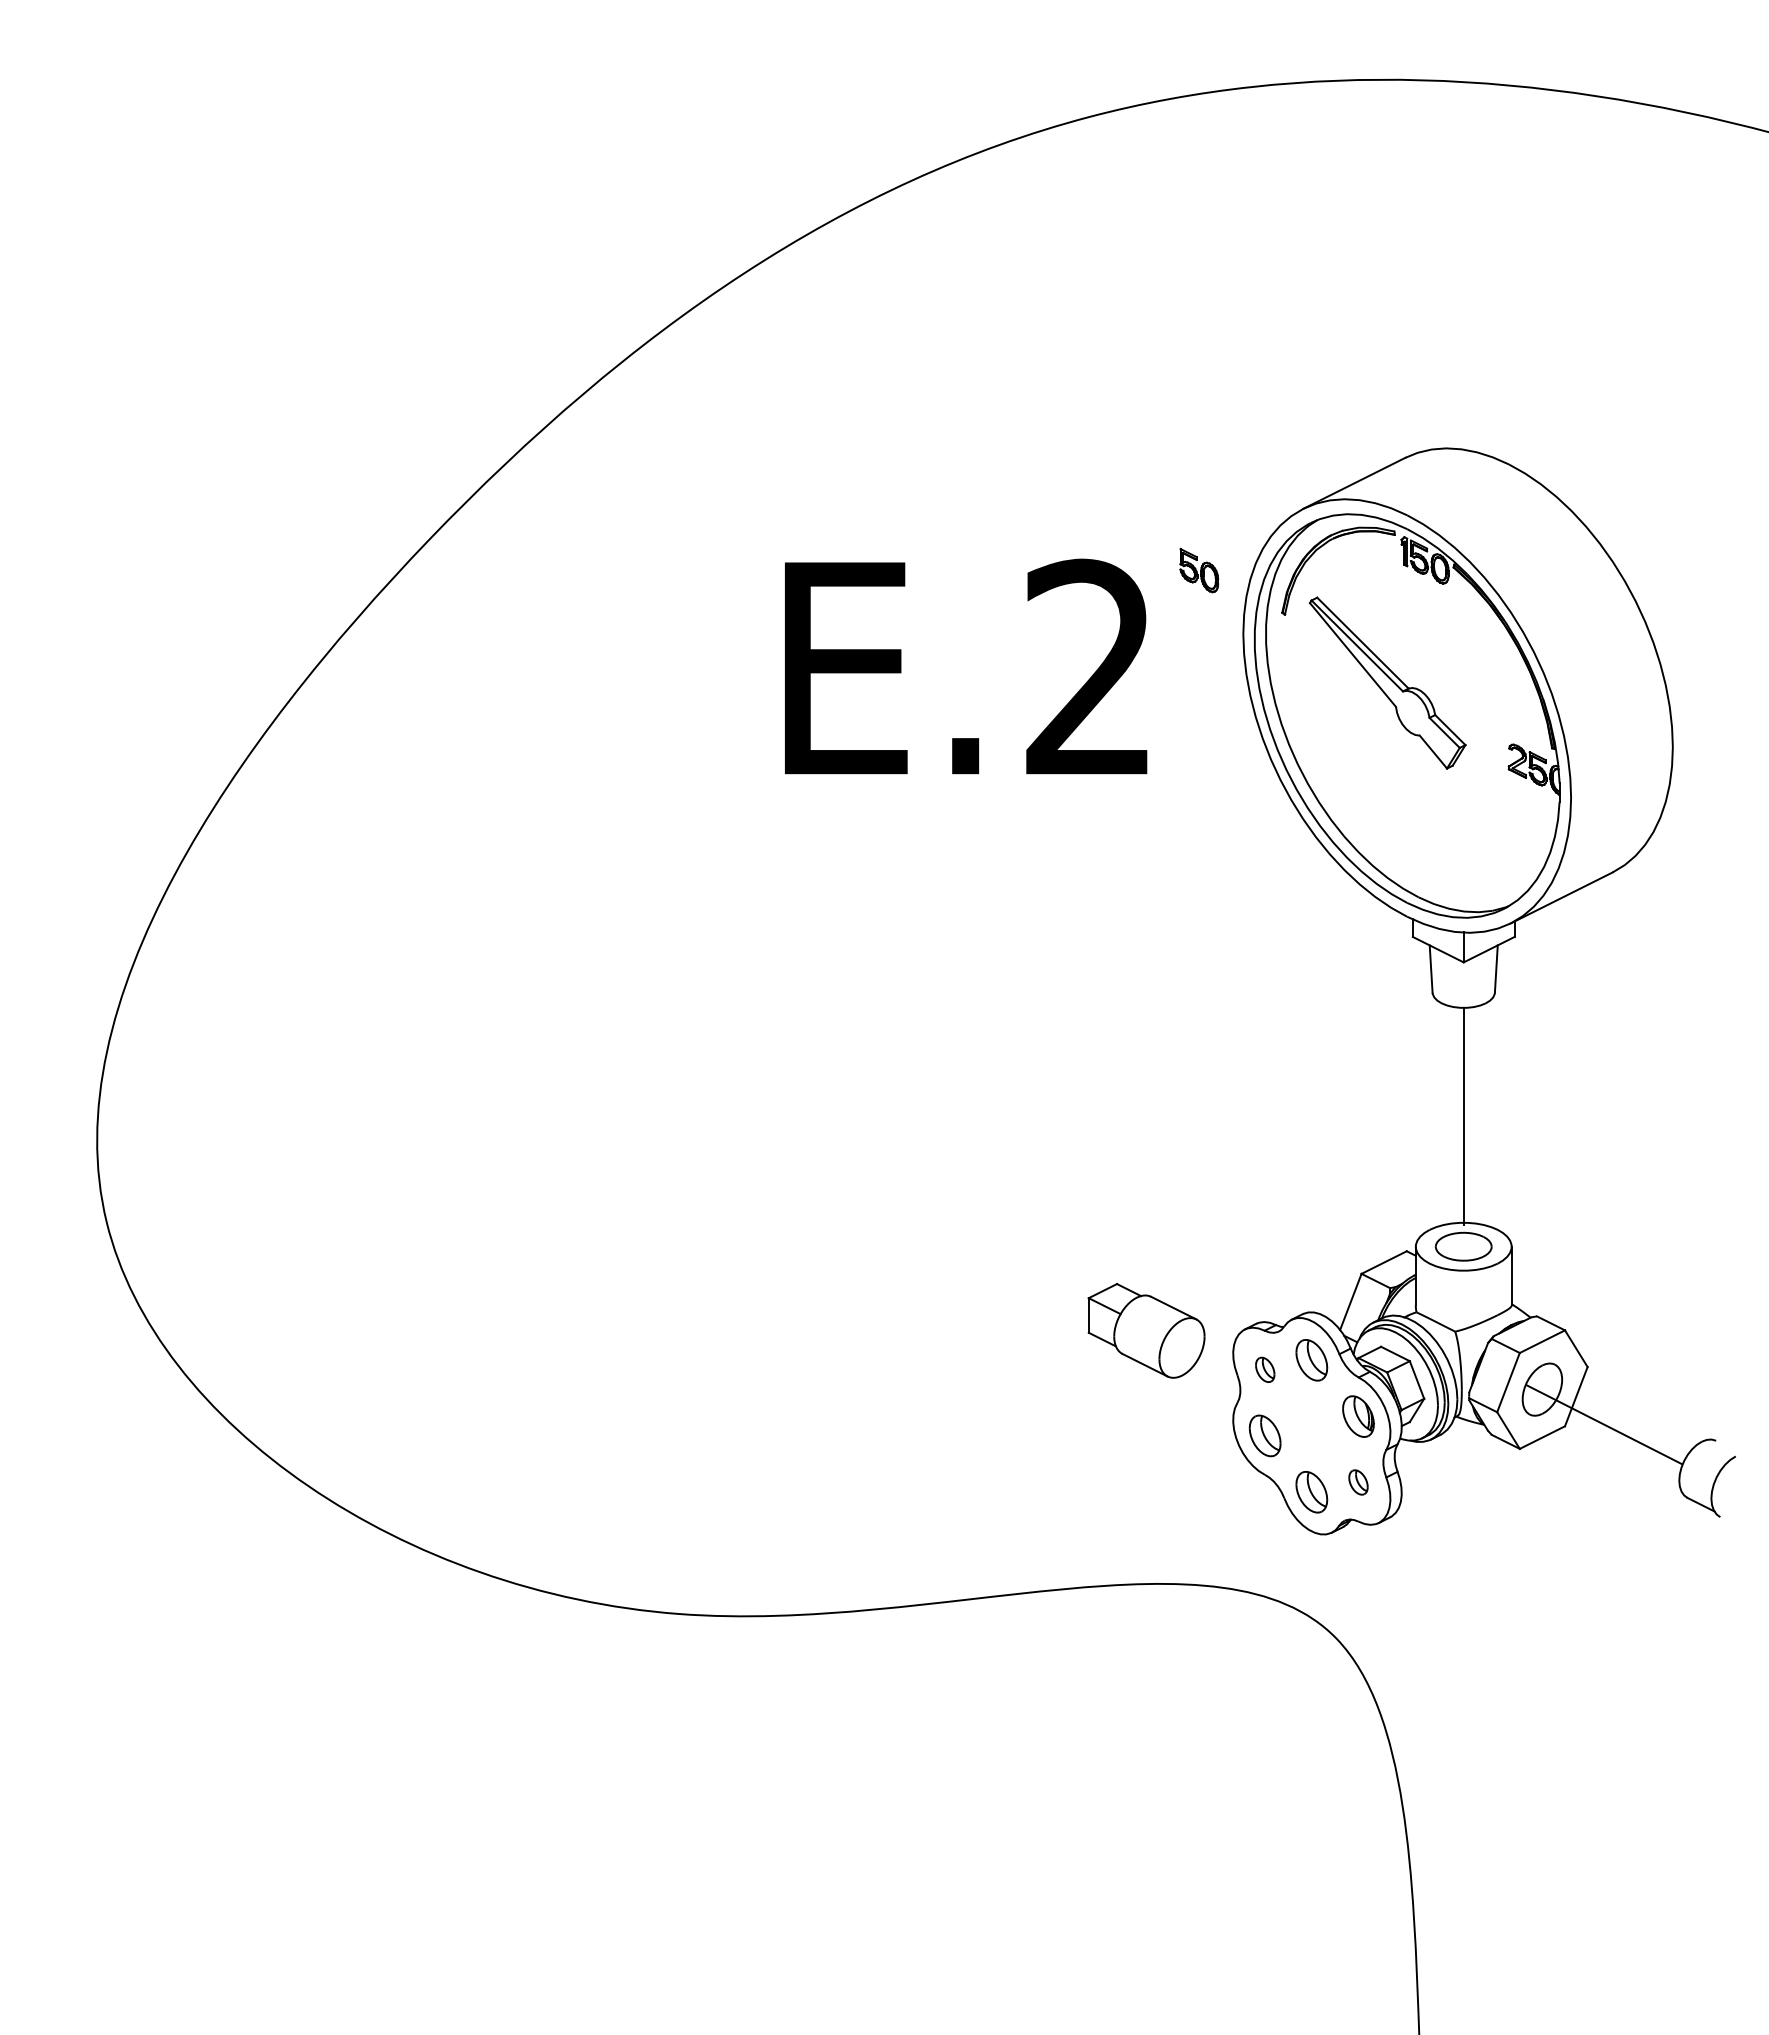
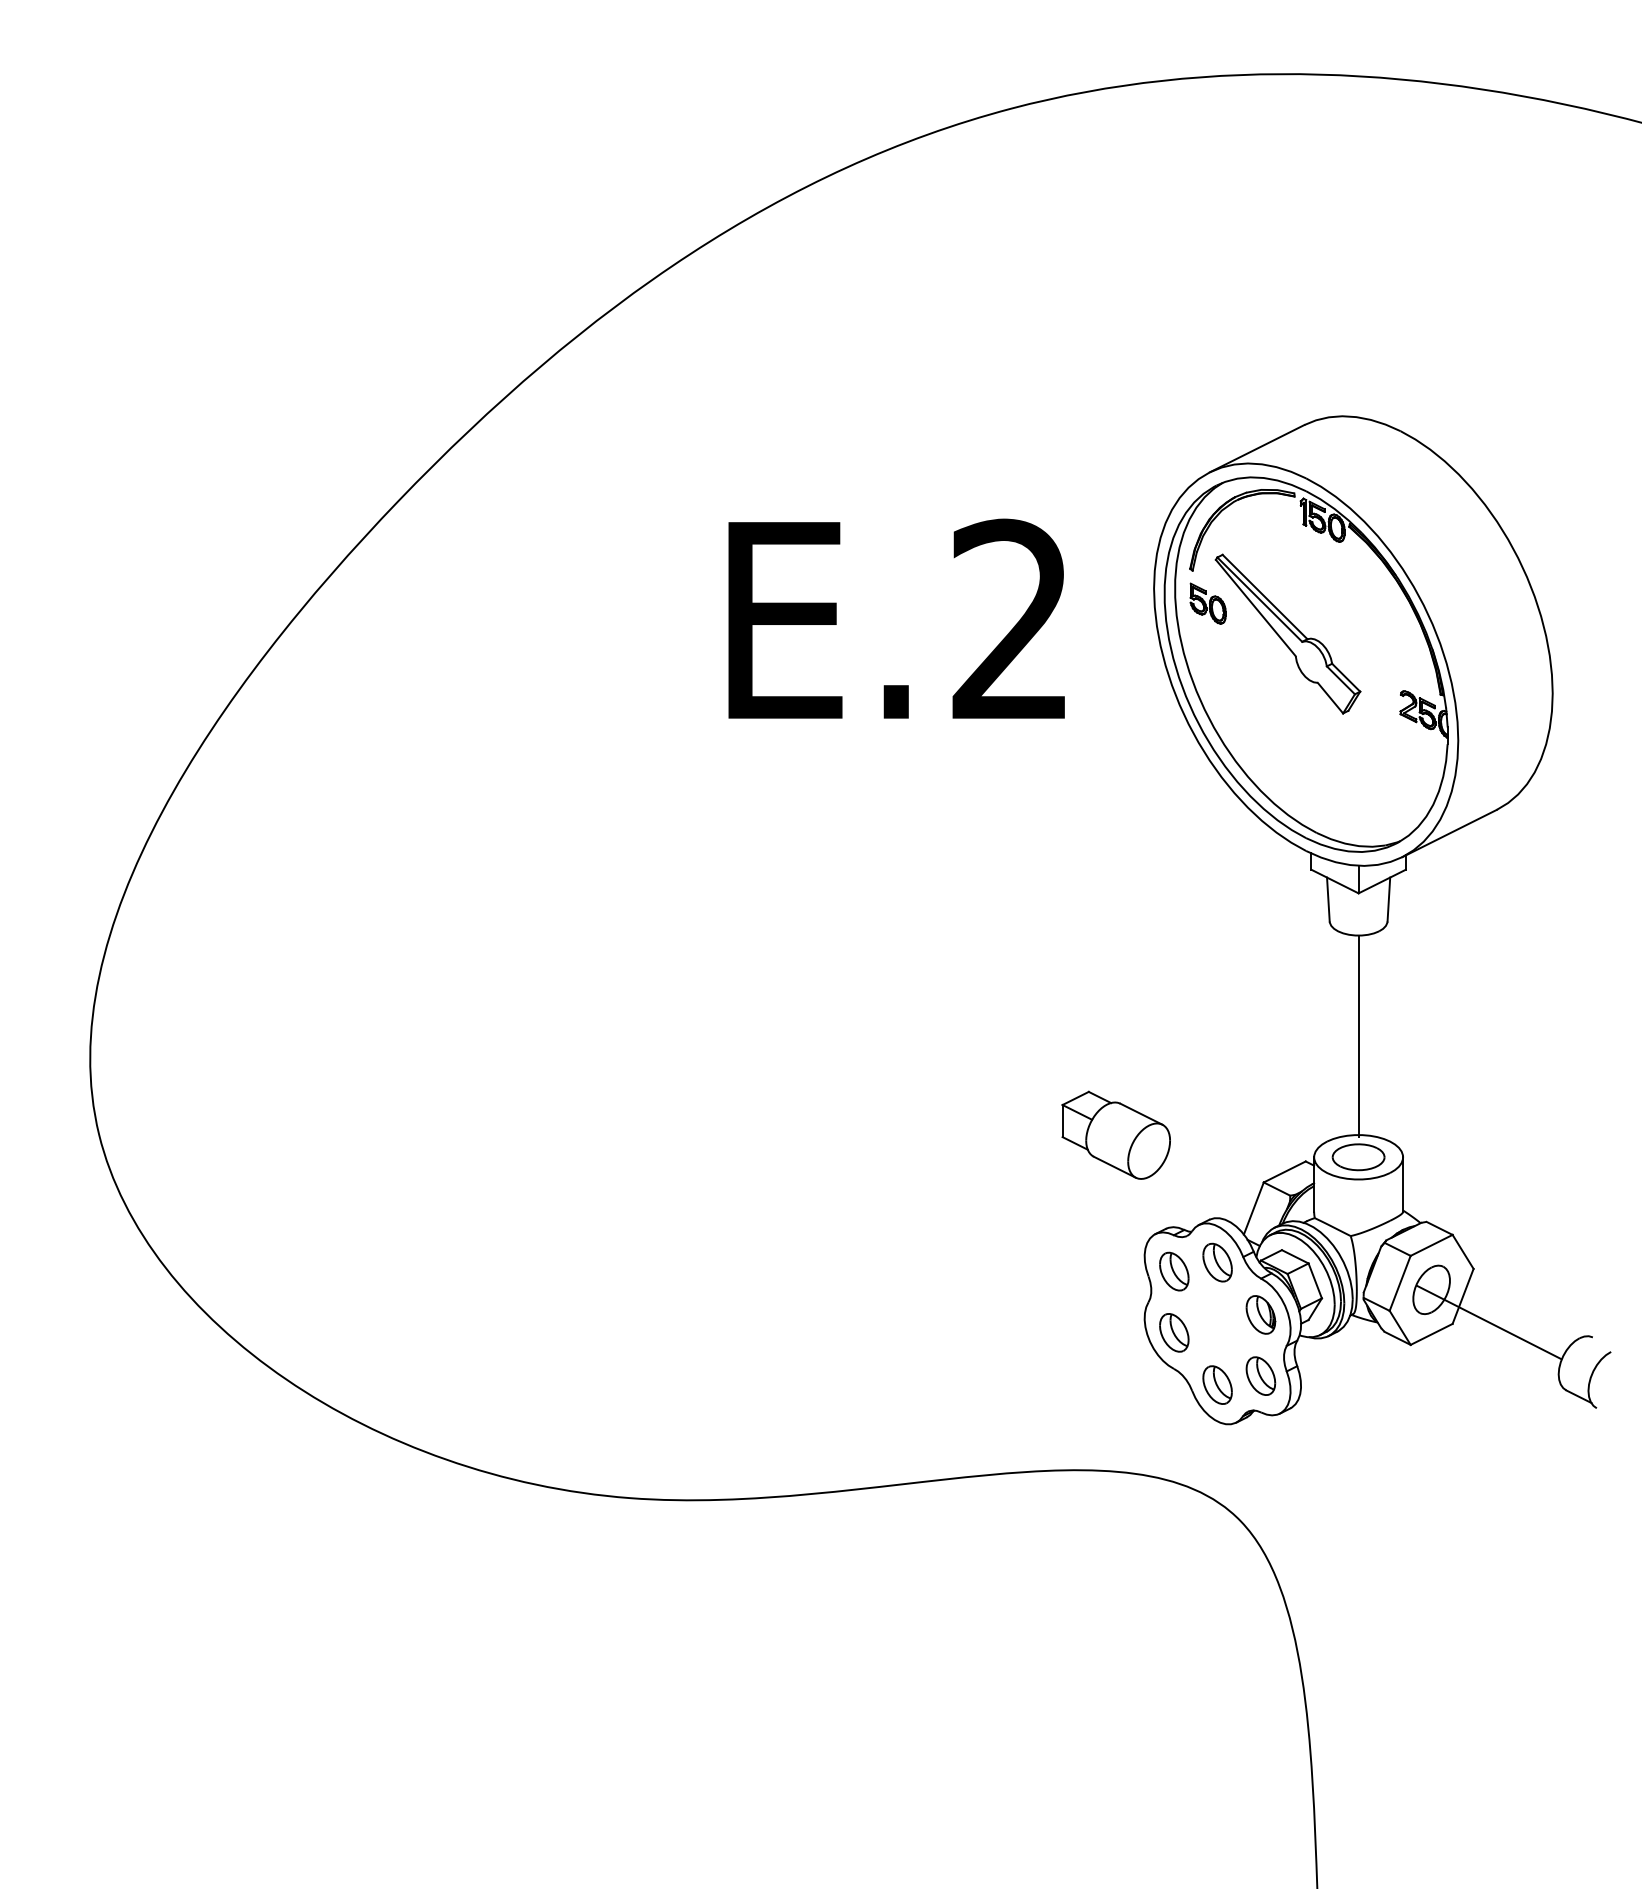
part: (1198, 570) -> (1207, 603), moved
part: (1145, 1329) -> (1115, 1134), moved
part: (1265, 1369) -> (1174, 1271), size x1.67
part: (1358, 1481) -> (1260, 1375), size x1.67

